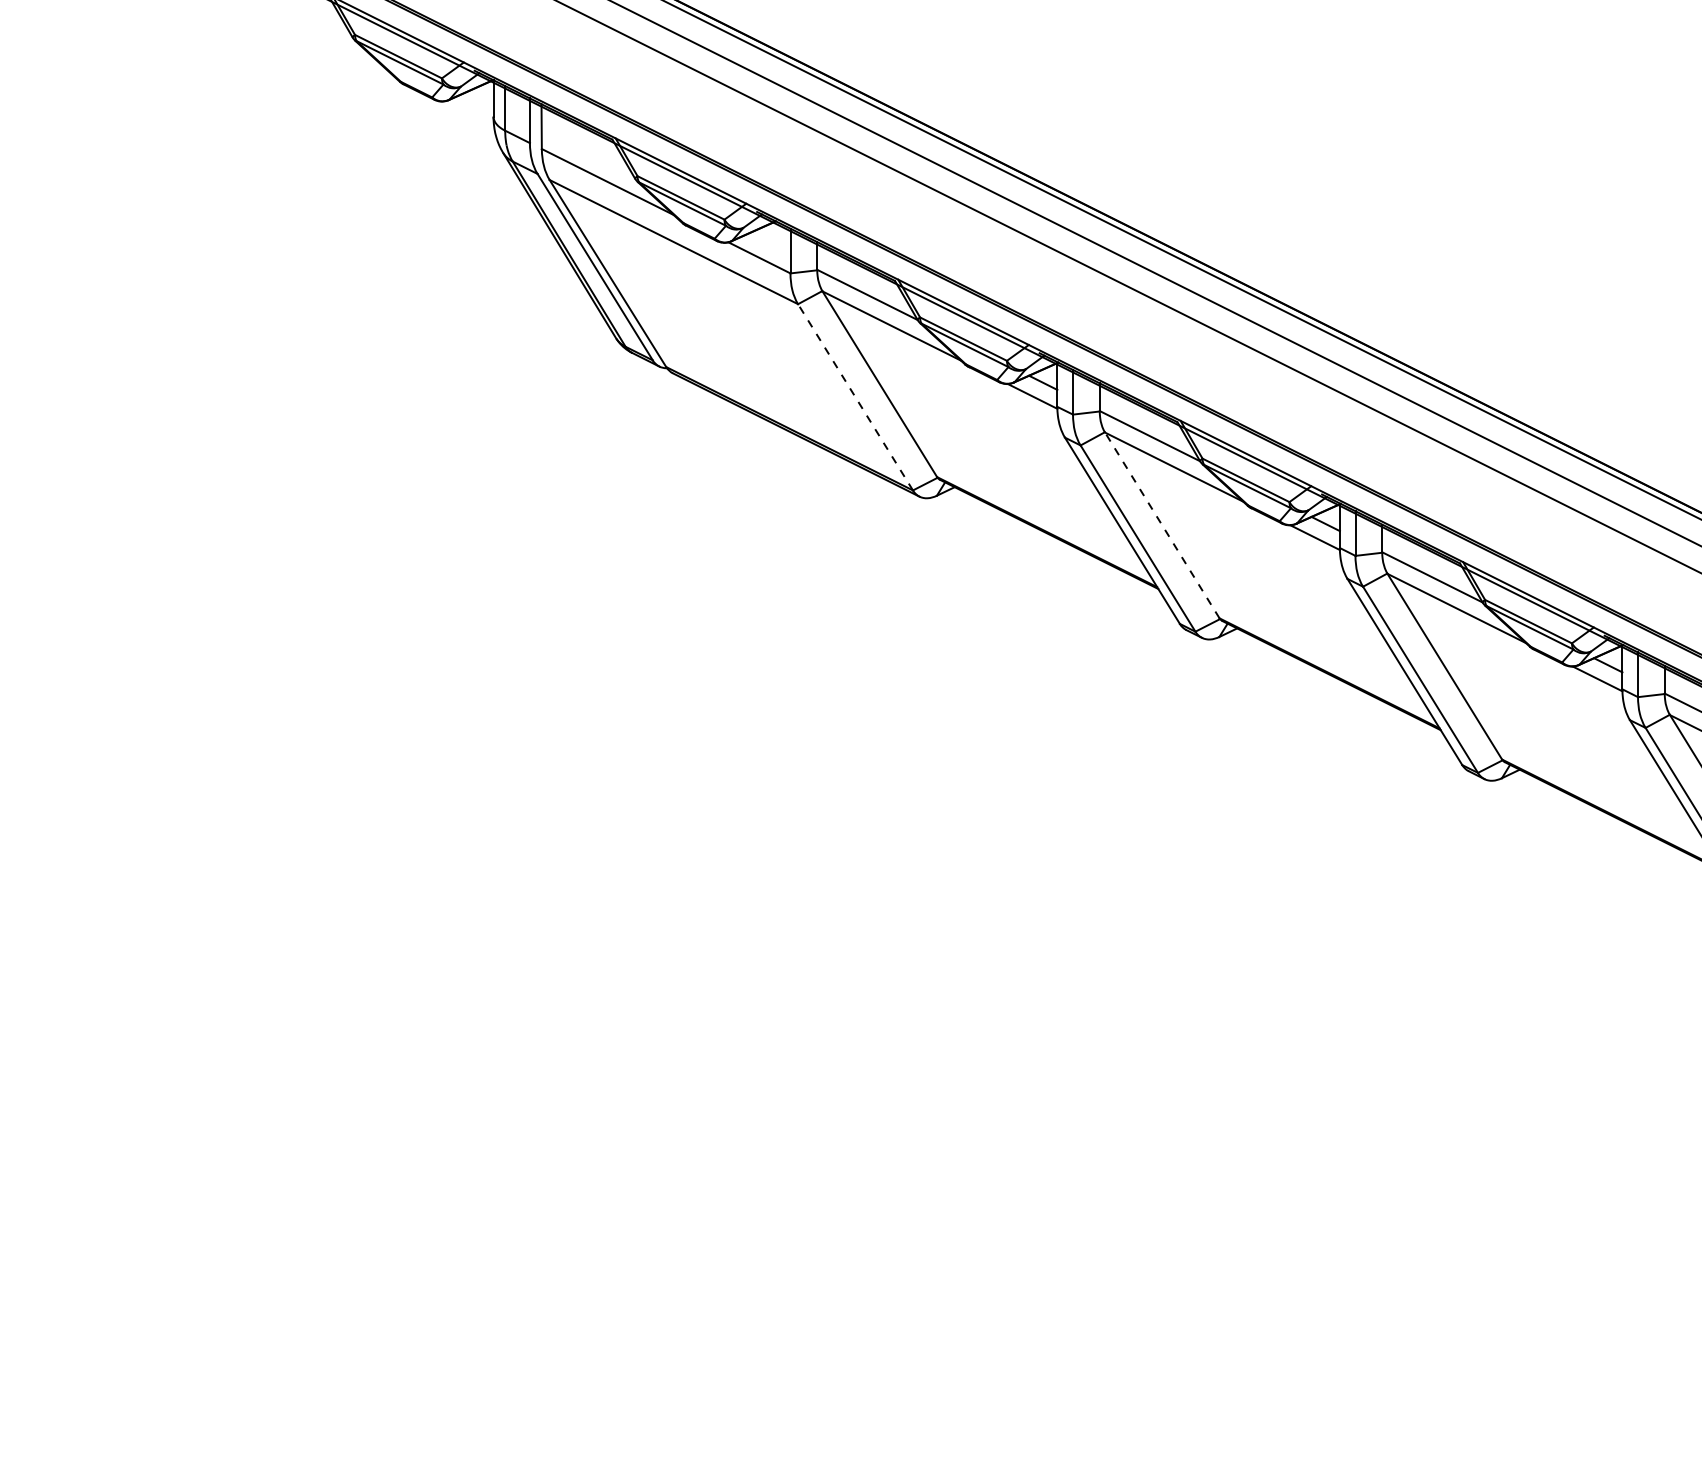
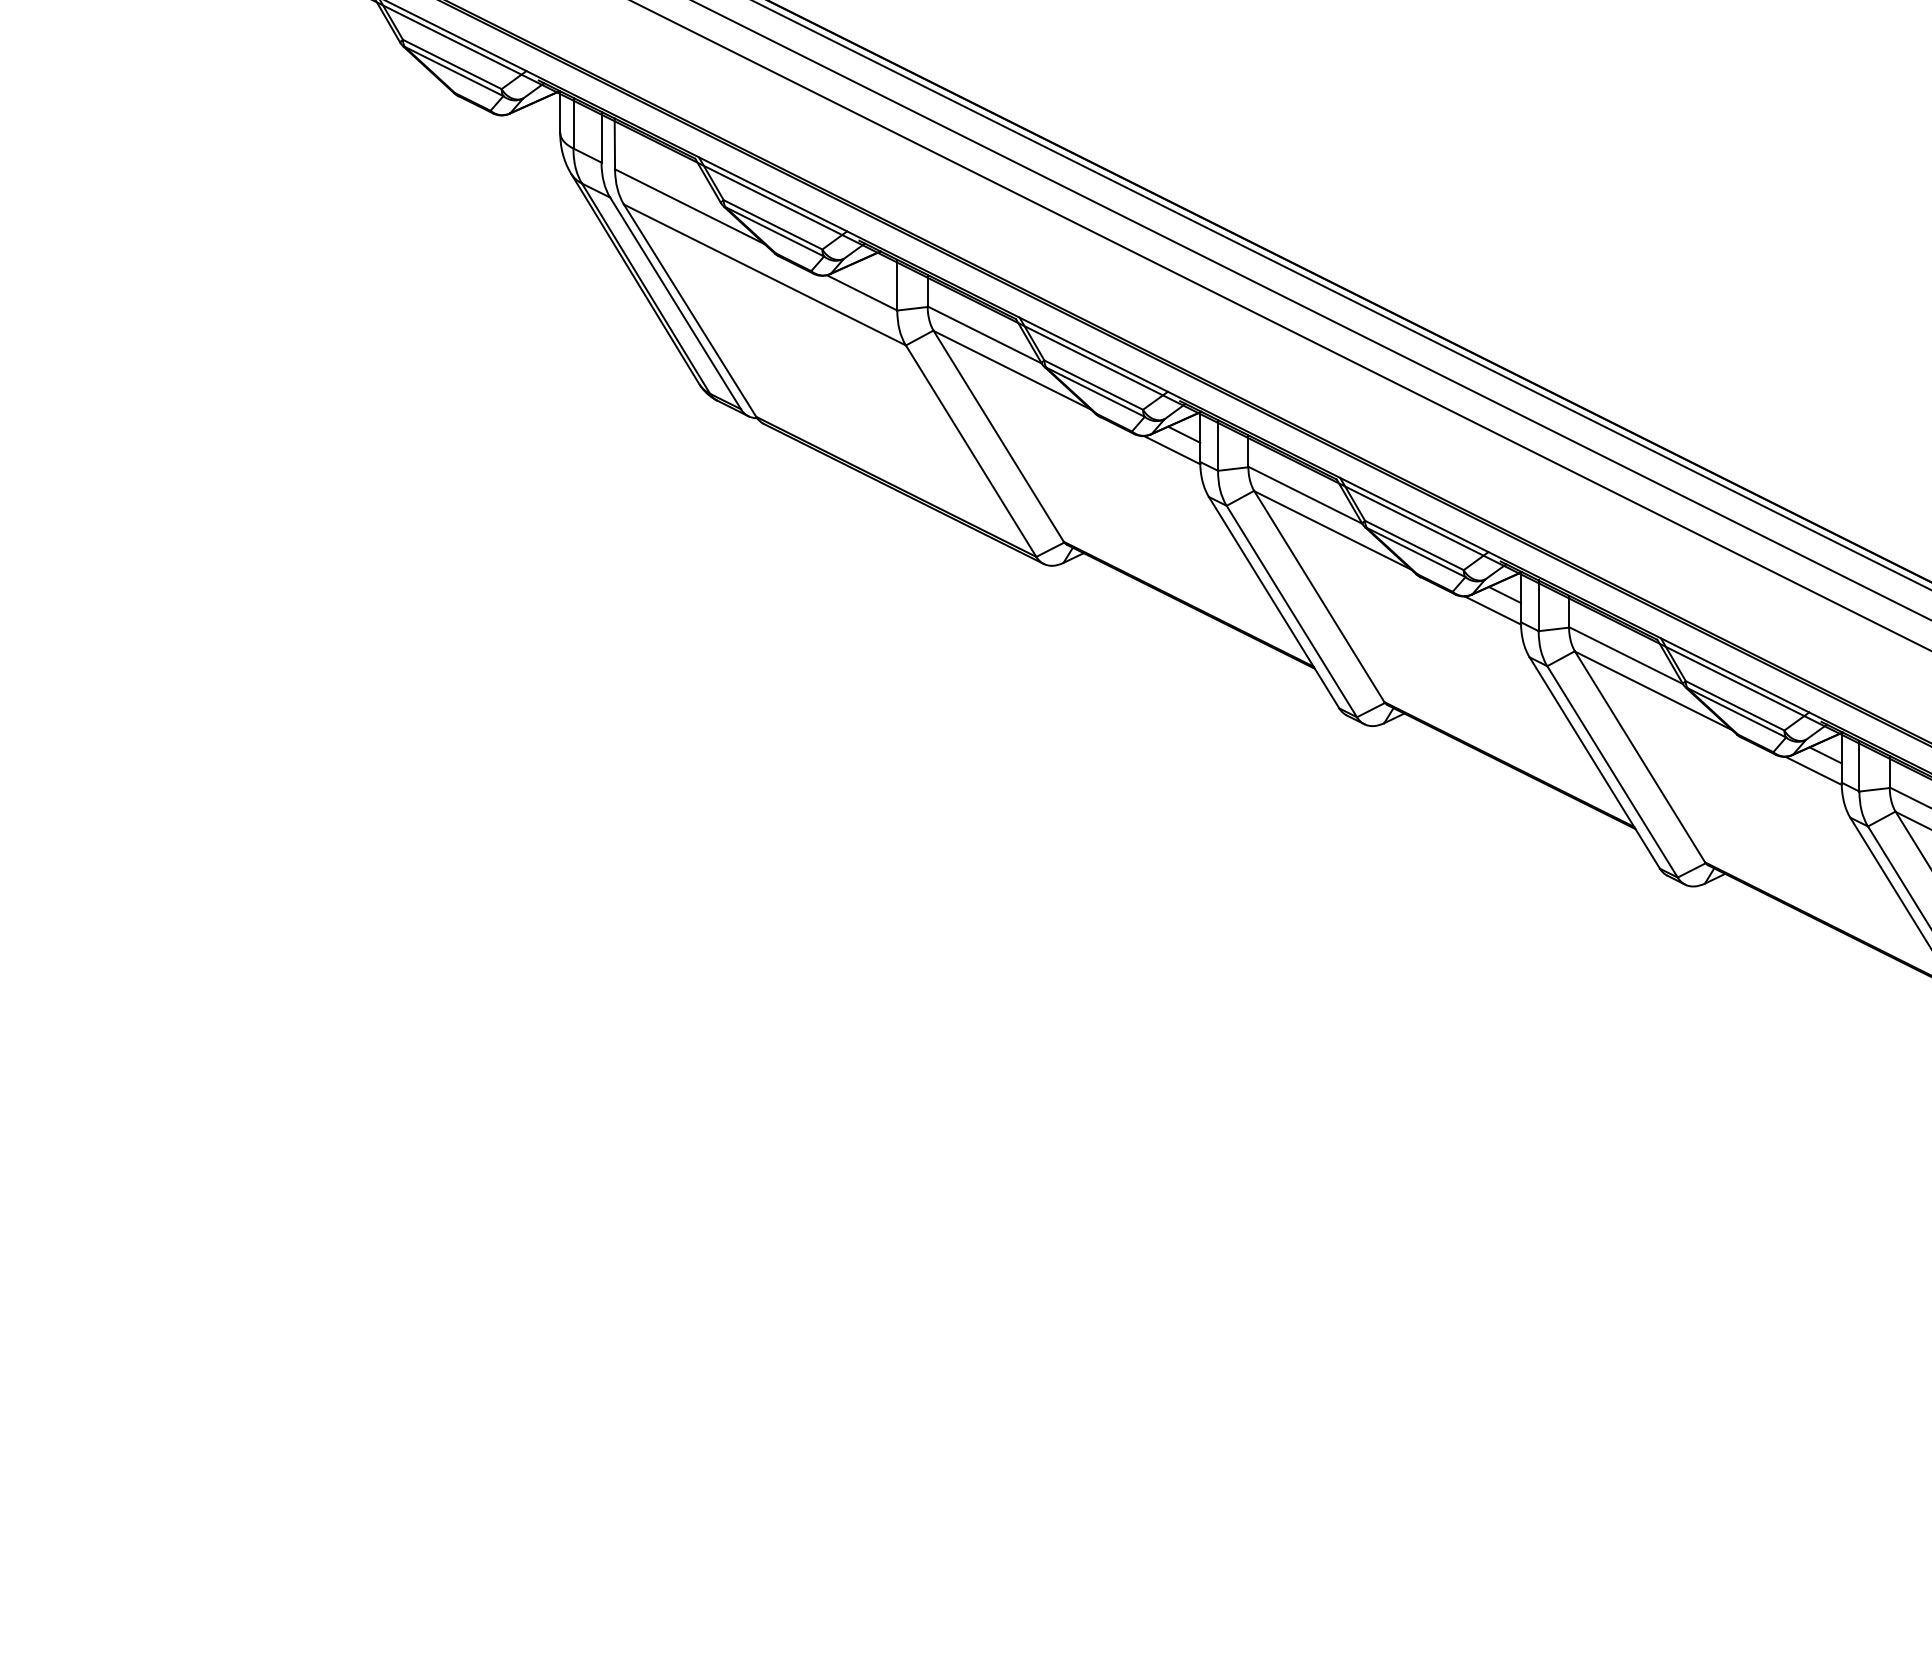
line: (854, 396) -> (970, 450), dashed -> solid
line: (1162, 525) -> (1319, 596), dashed -> solid

